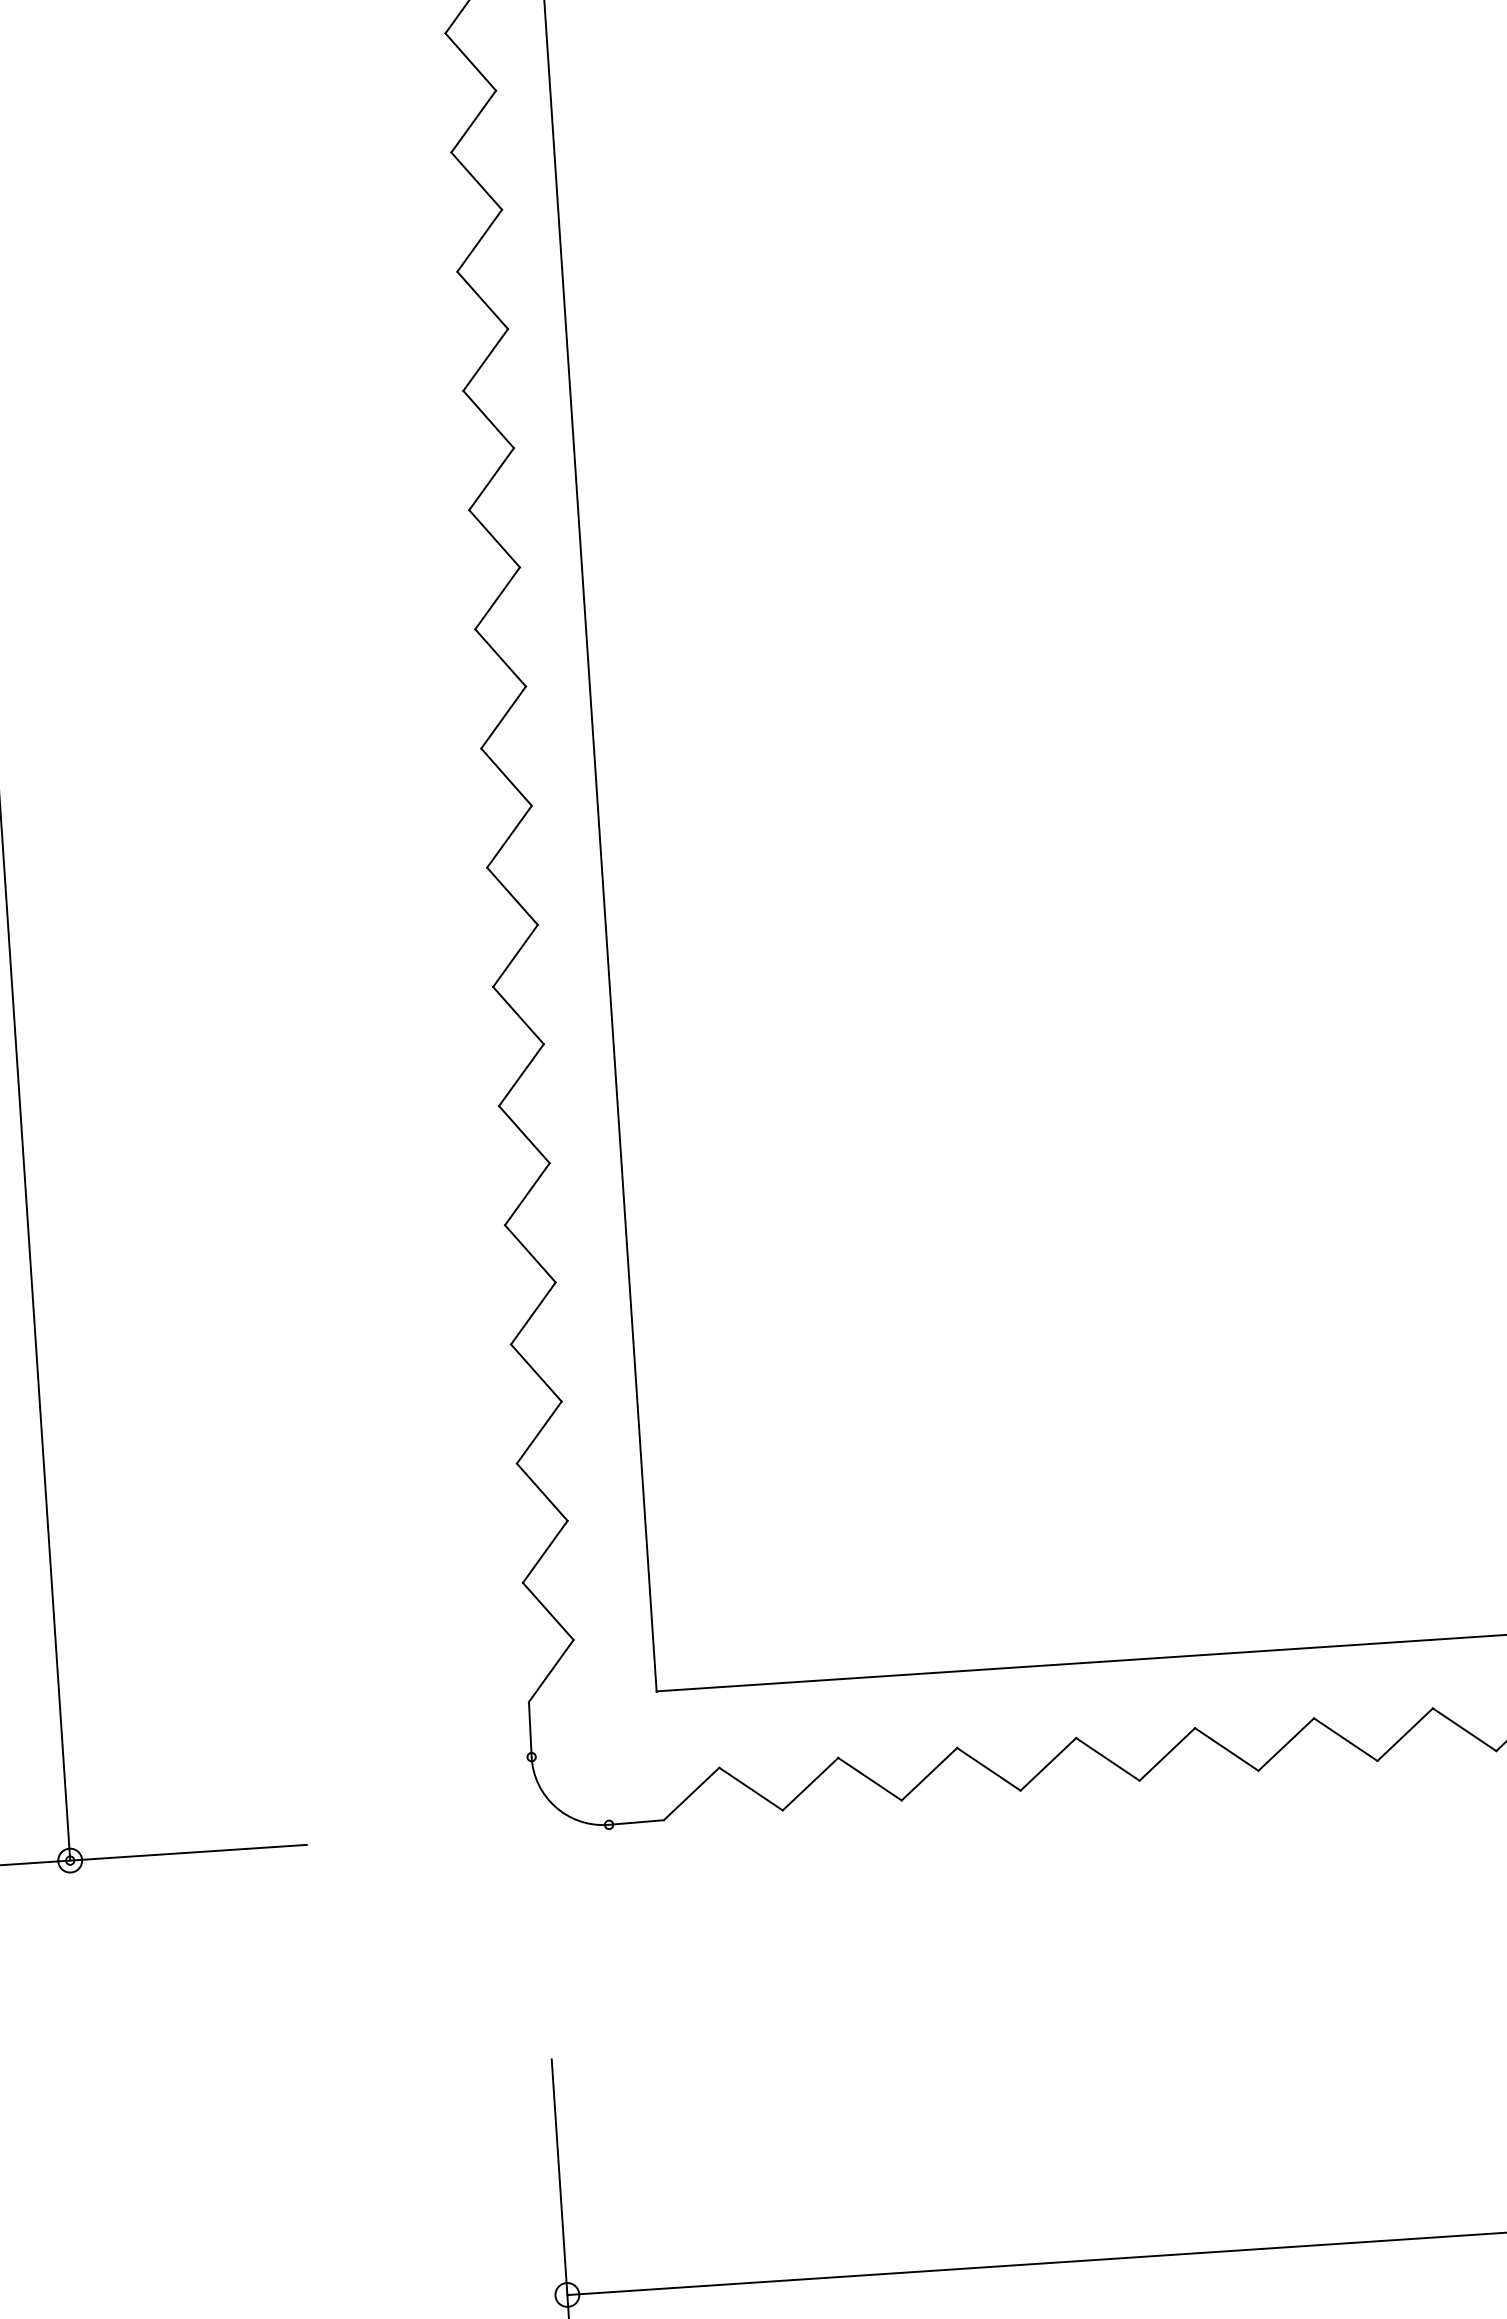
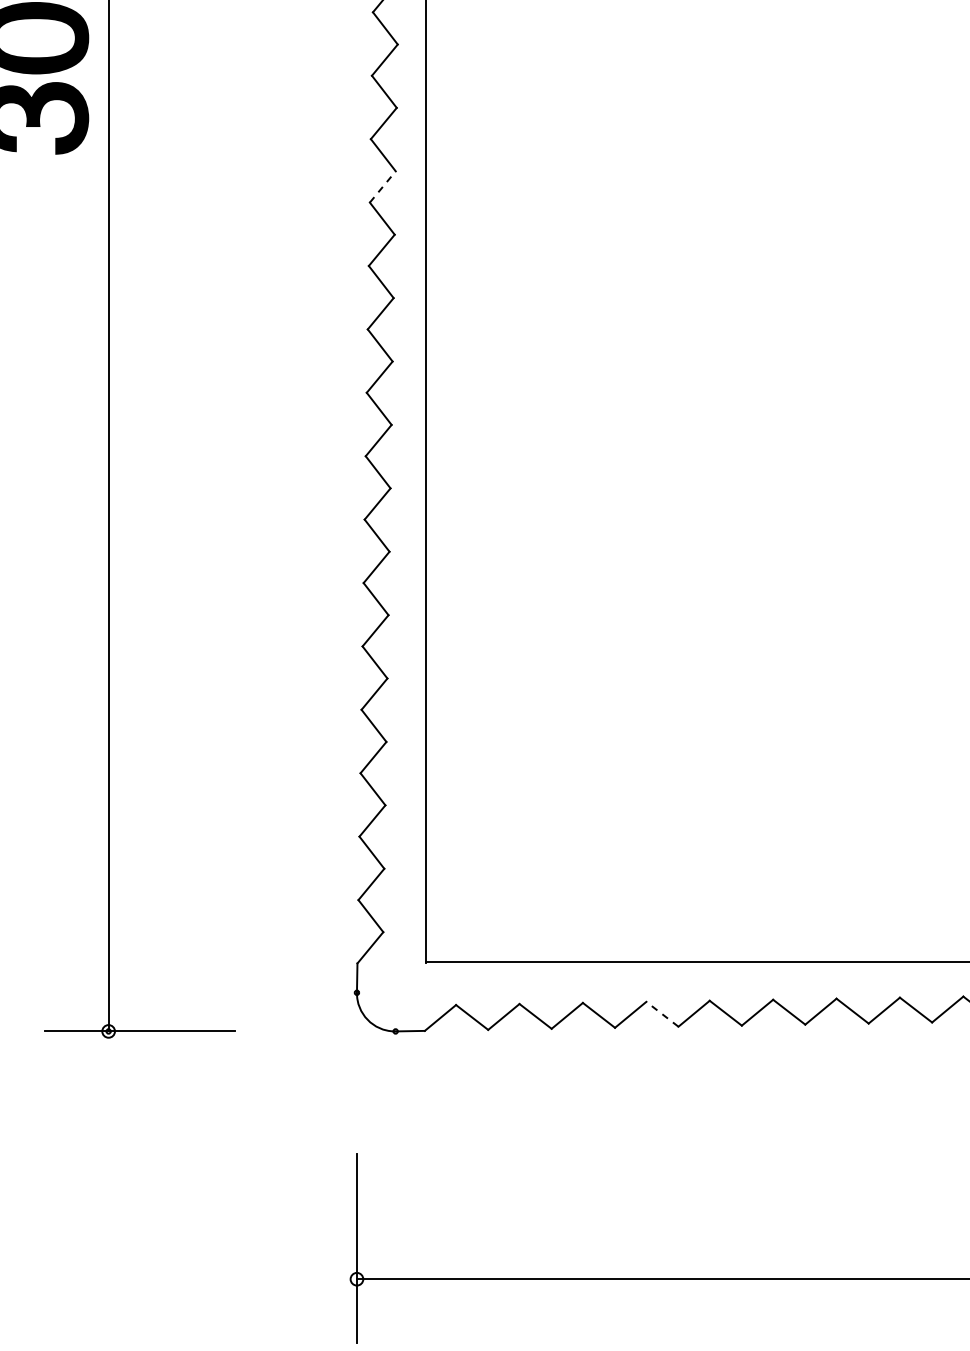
line: (480, 239) -> (383, 186), solid -> dashed
line: (1108, 1759) -> (662, 1014), solid -> dashed

